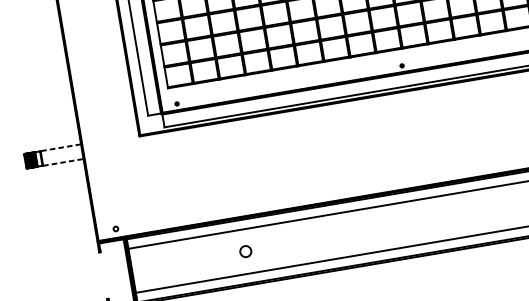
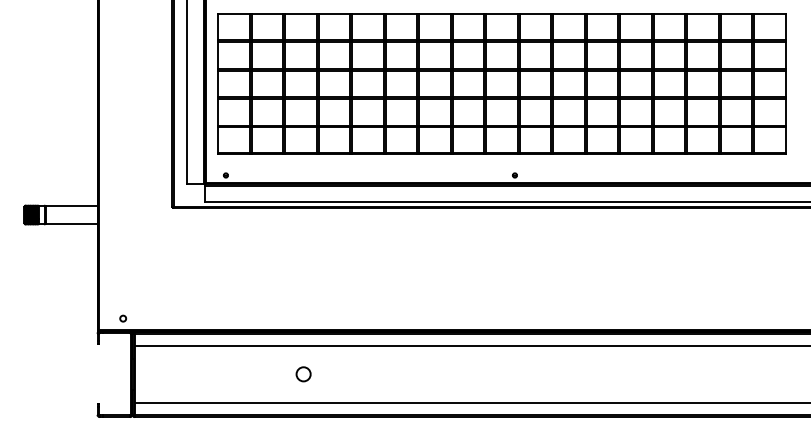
line: (60, 147) -> (71, 205), dashed -> solid
line: (63, 162) -> (71, 224), dashed -> solid
circle: (245, 251) -> (303, 374), moved

